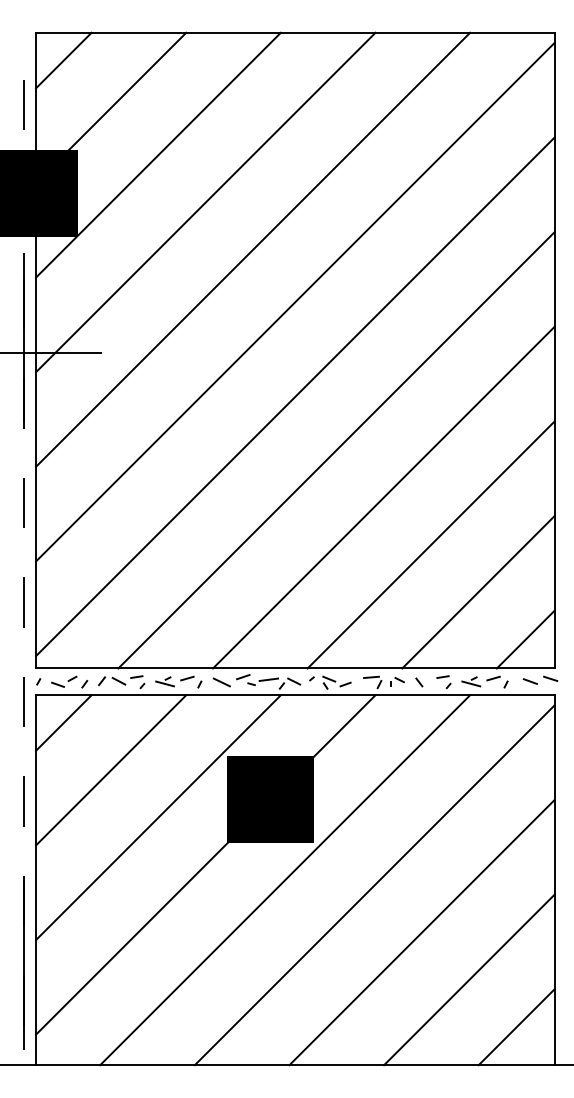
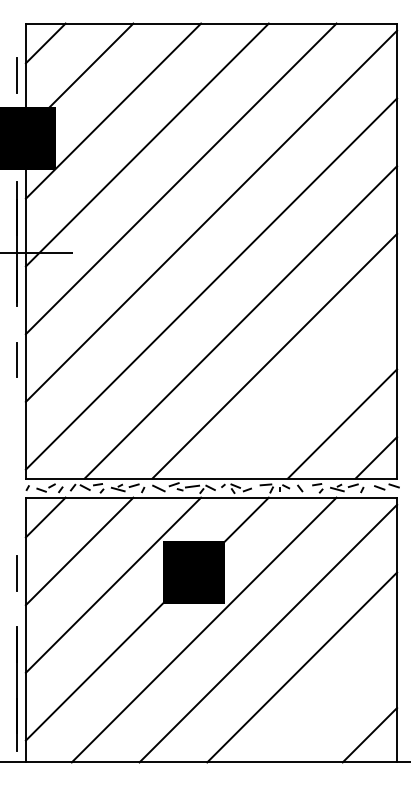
line: (430, 544) -> (308, 389), removed
line: (24, 601) -> (17, 430), removed
line: (22, 702) -> (16, 502), removed
line: (468, 980) -> (335, 701), removed

